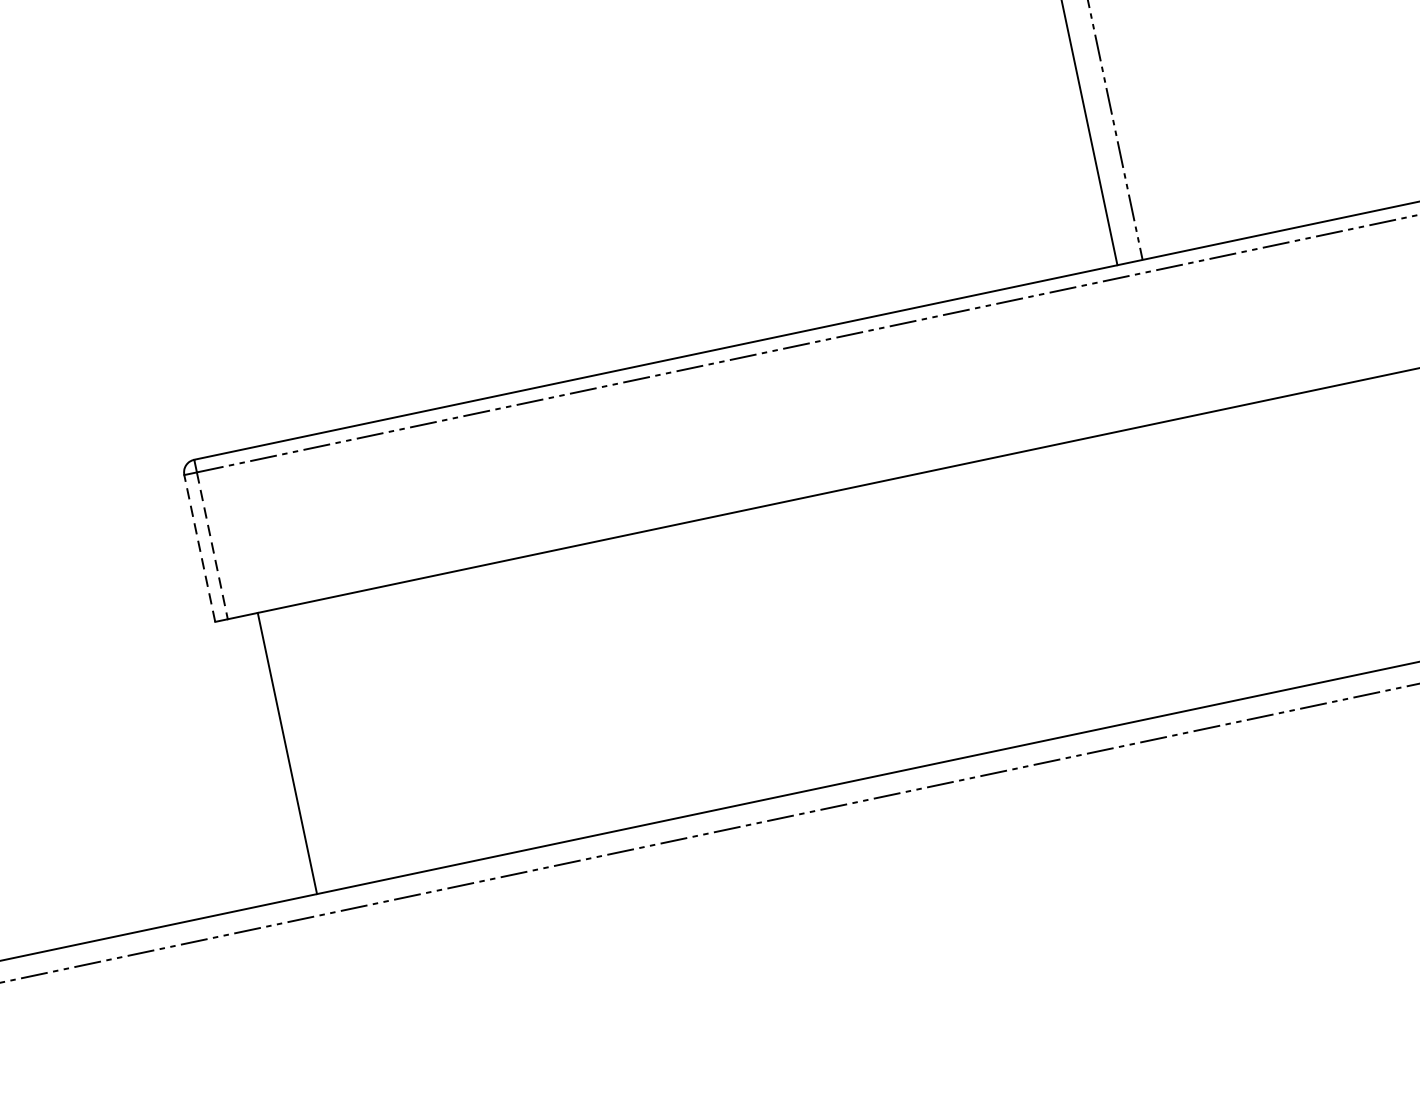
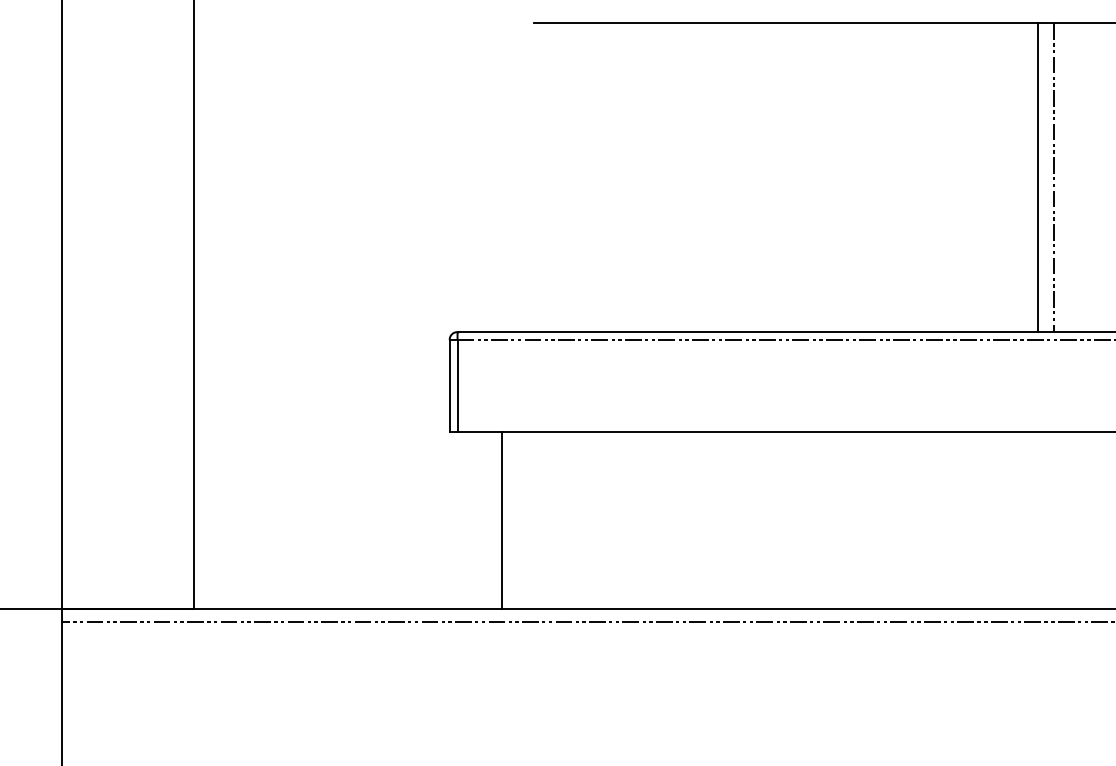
line: (212, 546) -> (457, 386), dashed -> solid
line: (199, 547) -> (449, 385), dashed -> solid
line: (287, 753) -> (502, 520), moved

